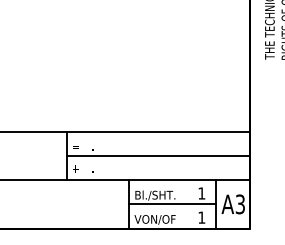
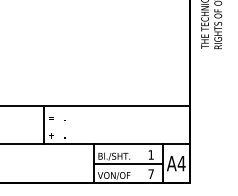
line: (158, 156) -> (116, 125), removed
text: (240, 204) -> (181, 163), A3 -> A4
text: (201, 216) -> (150, 173), 1 -> 7

